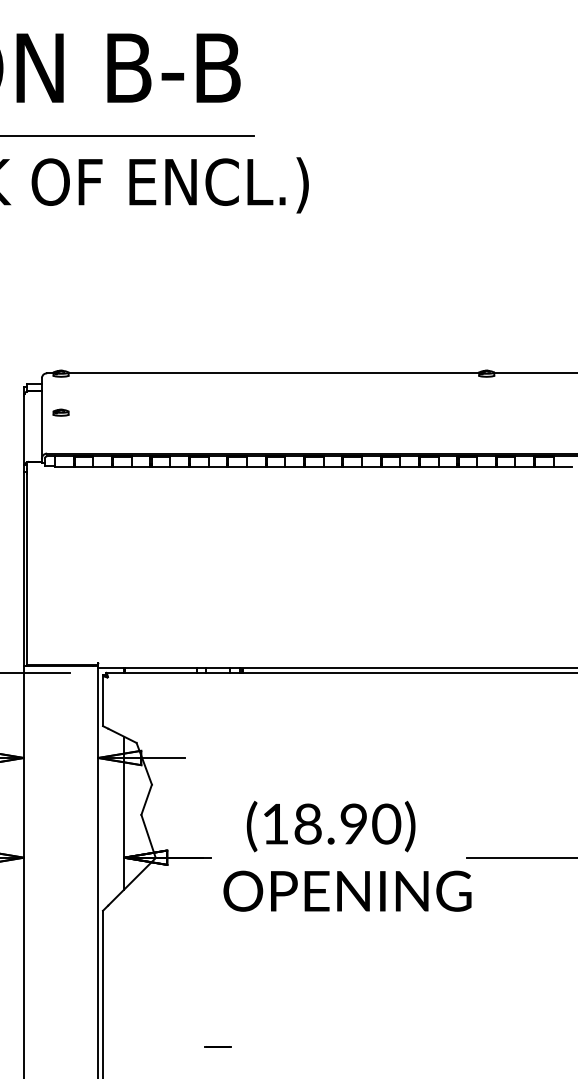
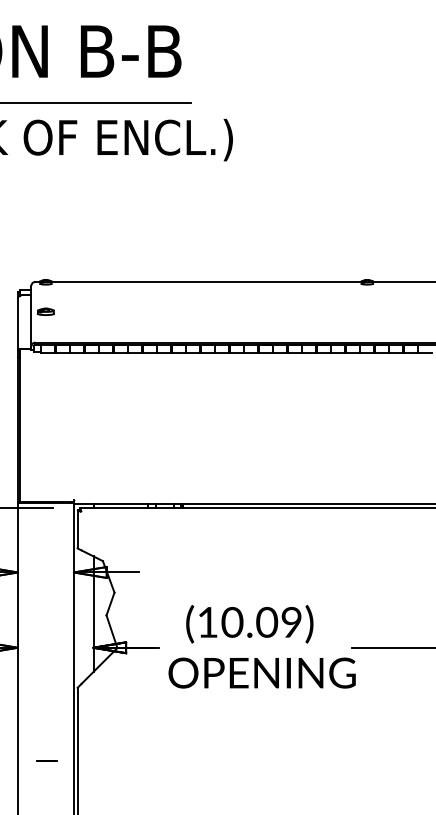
part: (60, 412) -> (45, 311), size x1.4
text: (347, 824) -> (262, 622), (18.90) -> (10.09)
line: (217, 1046) -> (46, 760), moved

